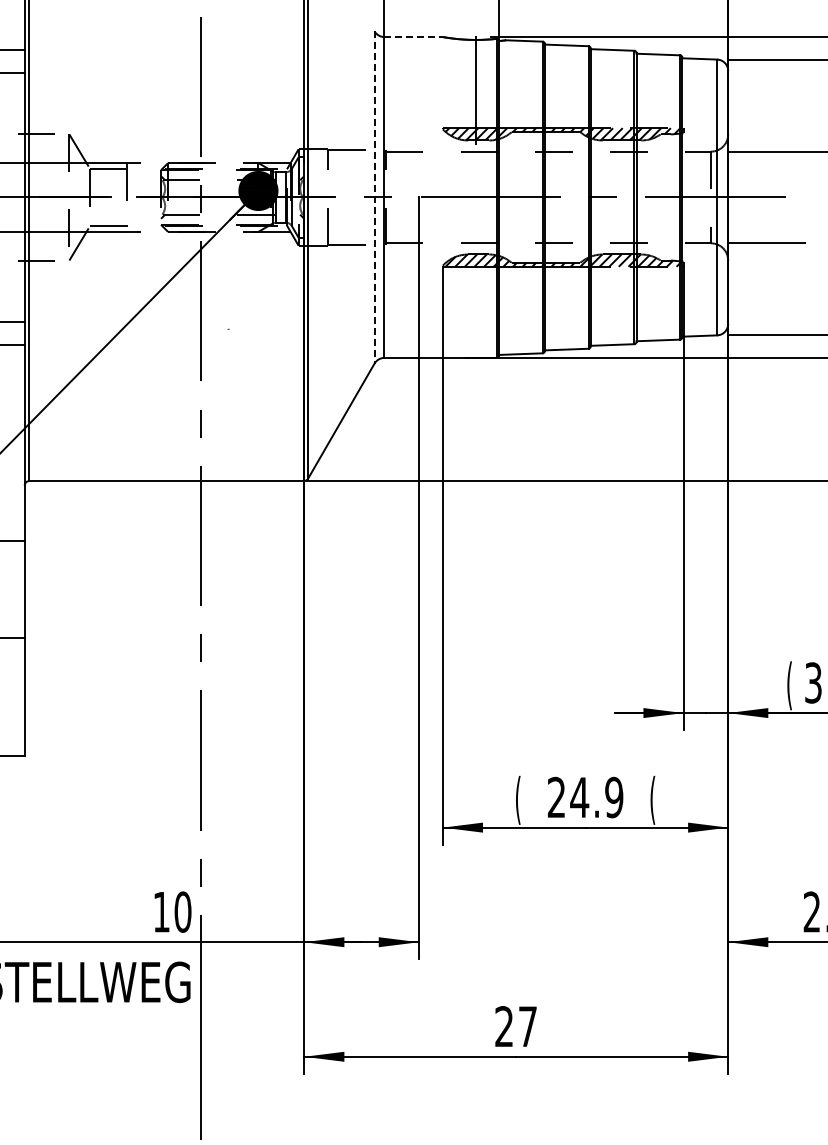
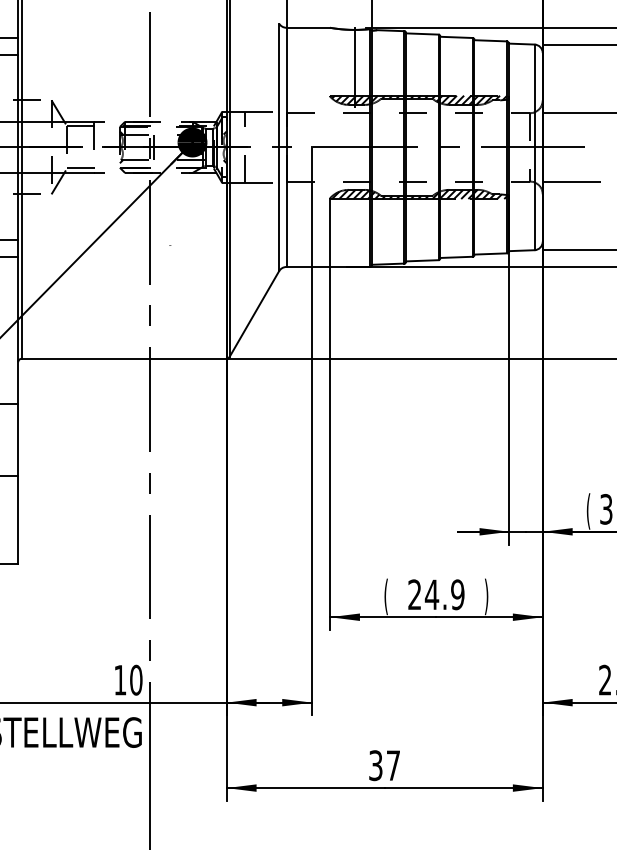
line: (414, 37) -> (308, 28), dashed -> solid
line: (206, 197) -> (153, 147), added
line: (374, 197) -> (279, 147), dashed -> solid
text: (652, 799) -> (486, 596), ( -> )
text: (504, 1026) -> (375, 765), 27 -> 37

